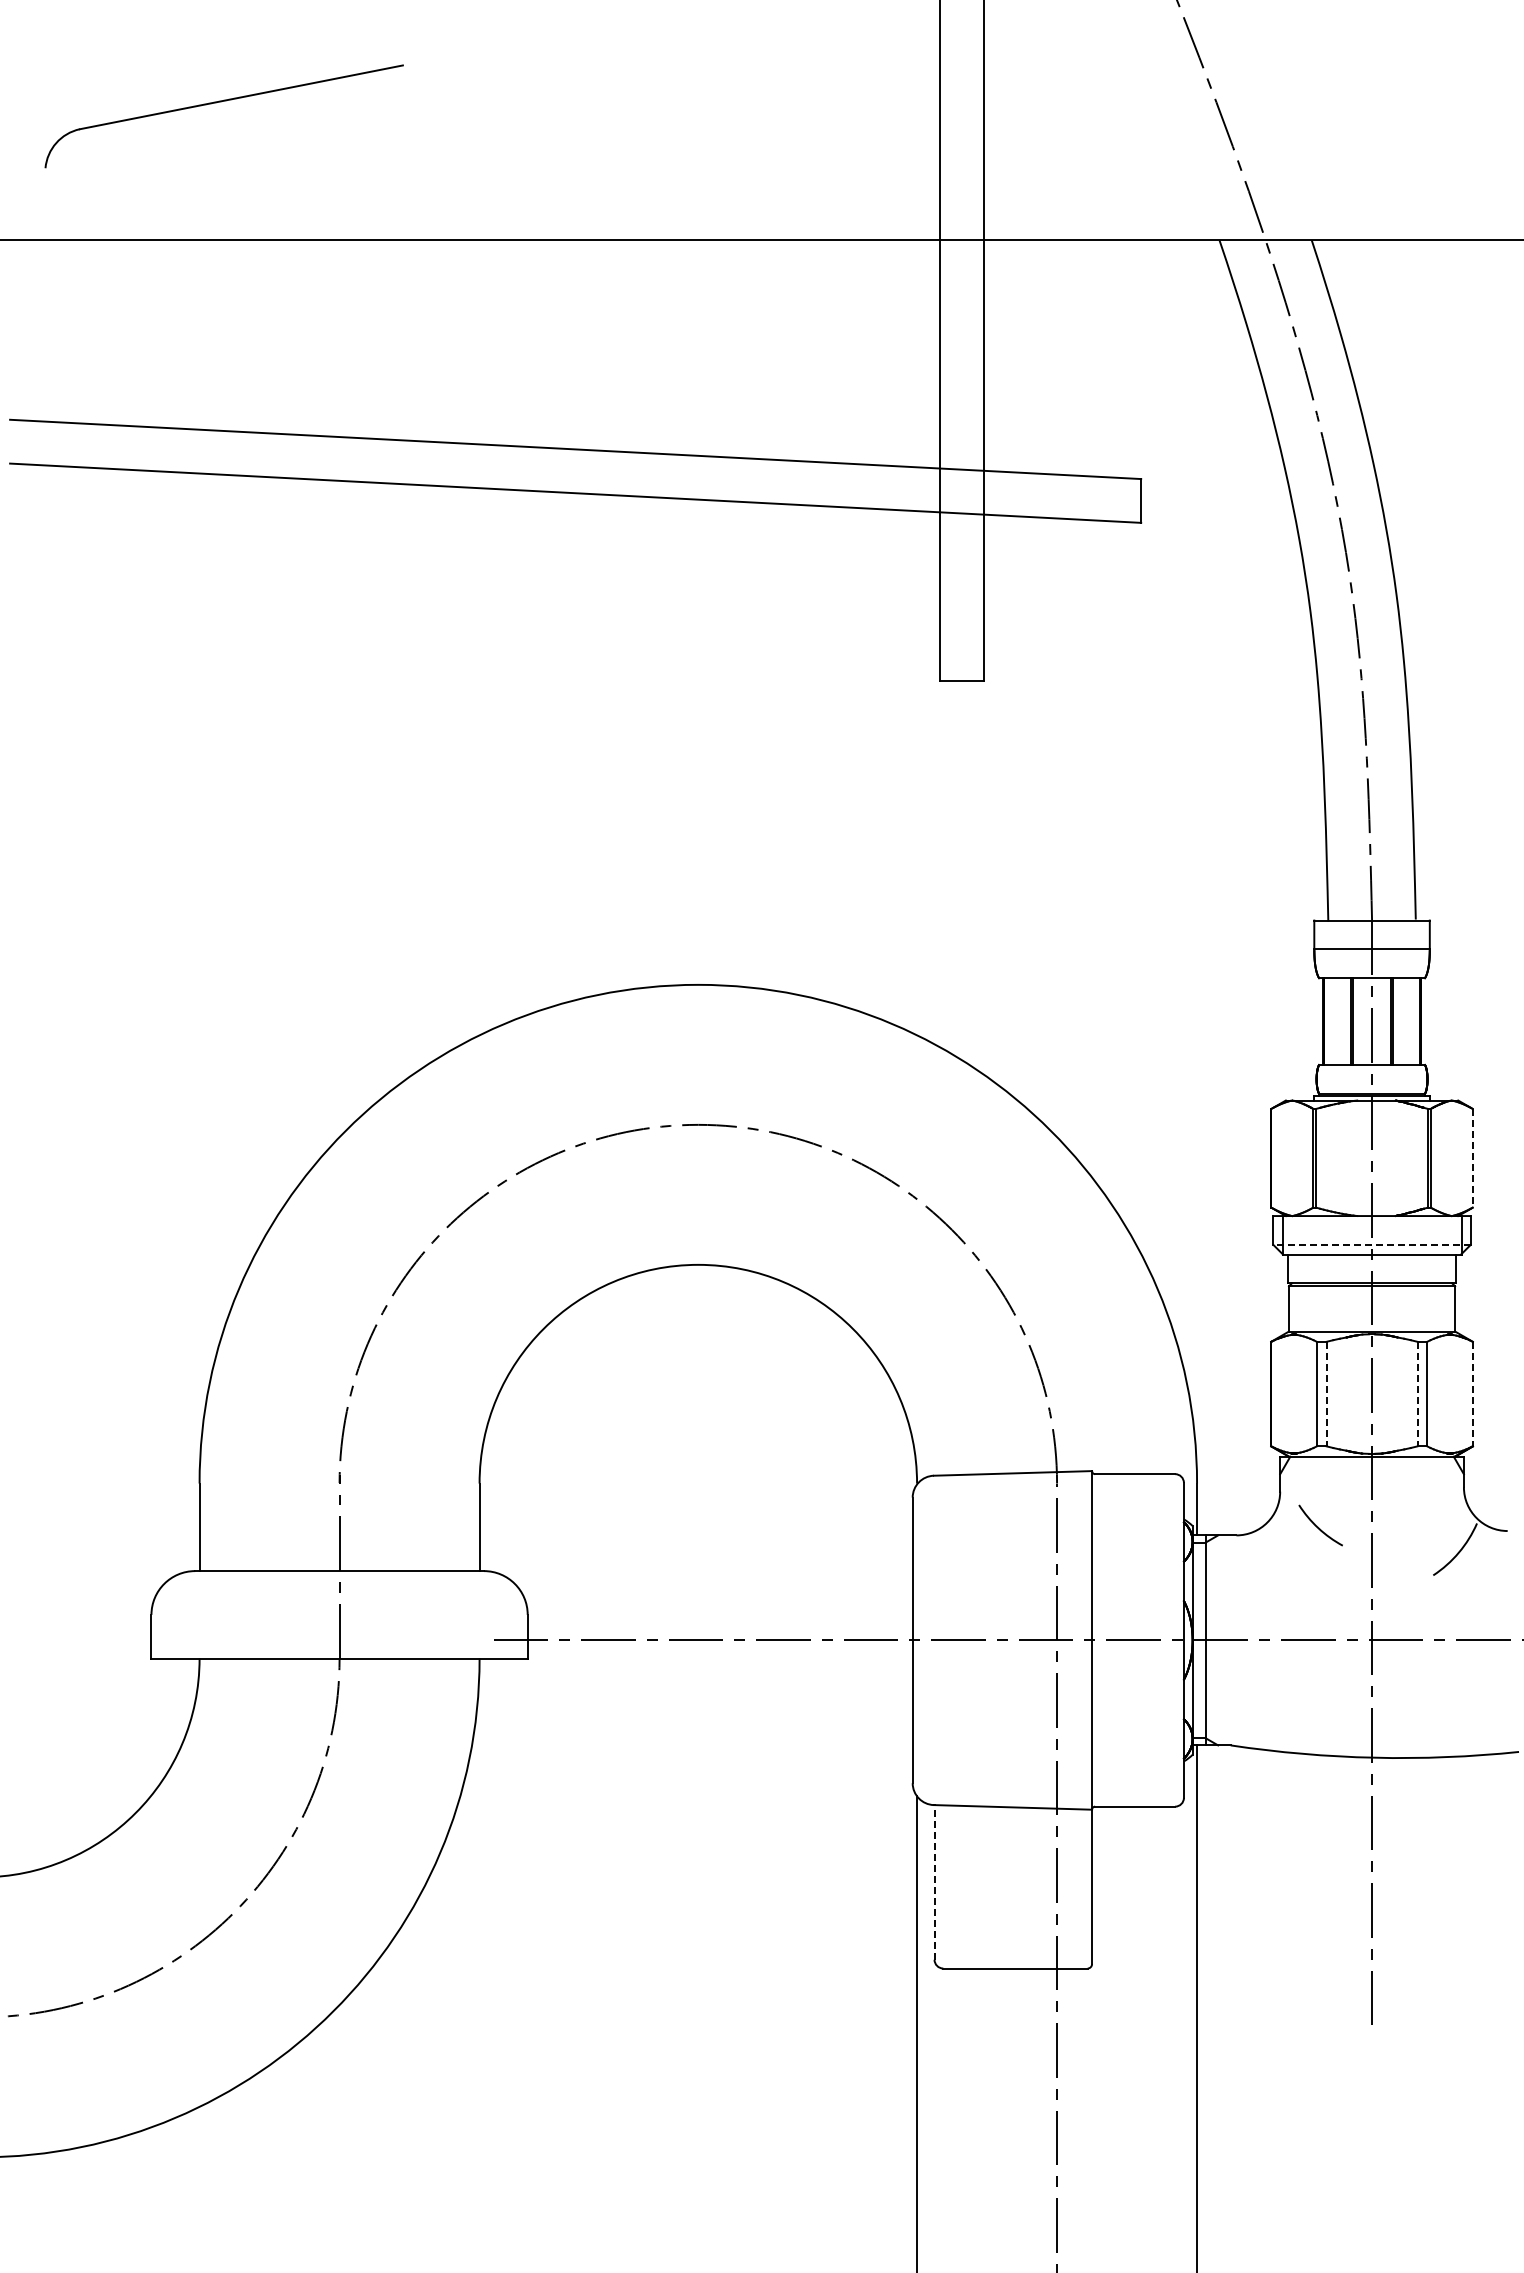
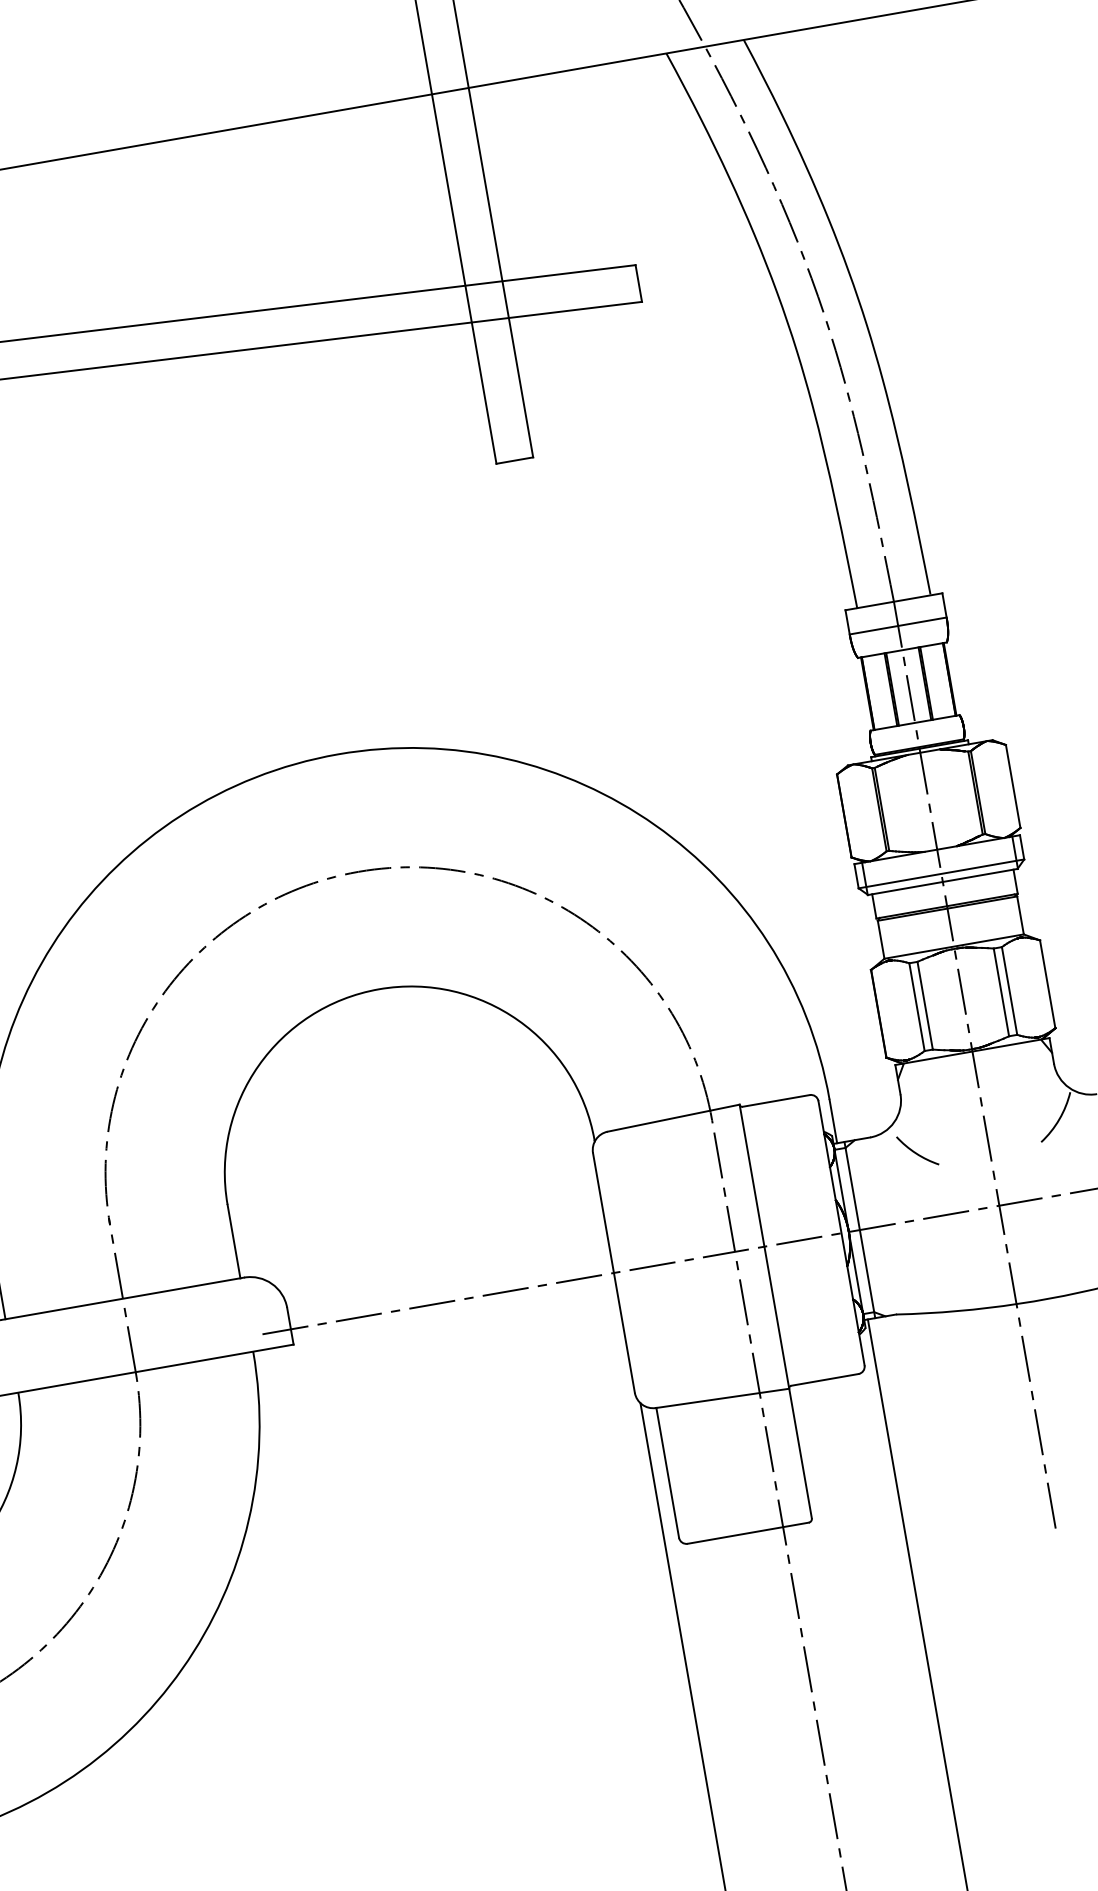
line: (1472, 1158) -> (1013, 786), dashed -> solid
line: (1372, 1244) -> (941, 873), dashed -> solid
line: (1326, 1394) -> (925, 1006), dashed -> solid
line: (1417, 1394) -> (1001, 992), dashed -> solid
line: (1472, 1394) -> (1047, 984), dashed -> solid
arc: (1318, 1526) -> (916, 1152), moved
line: (934, 1881) -> (667, 1472), dashed -> solid

